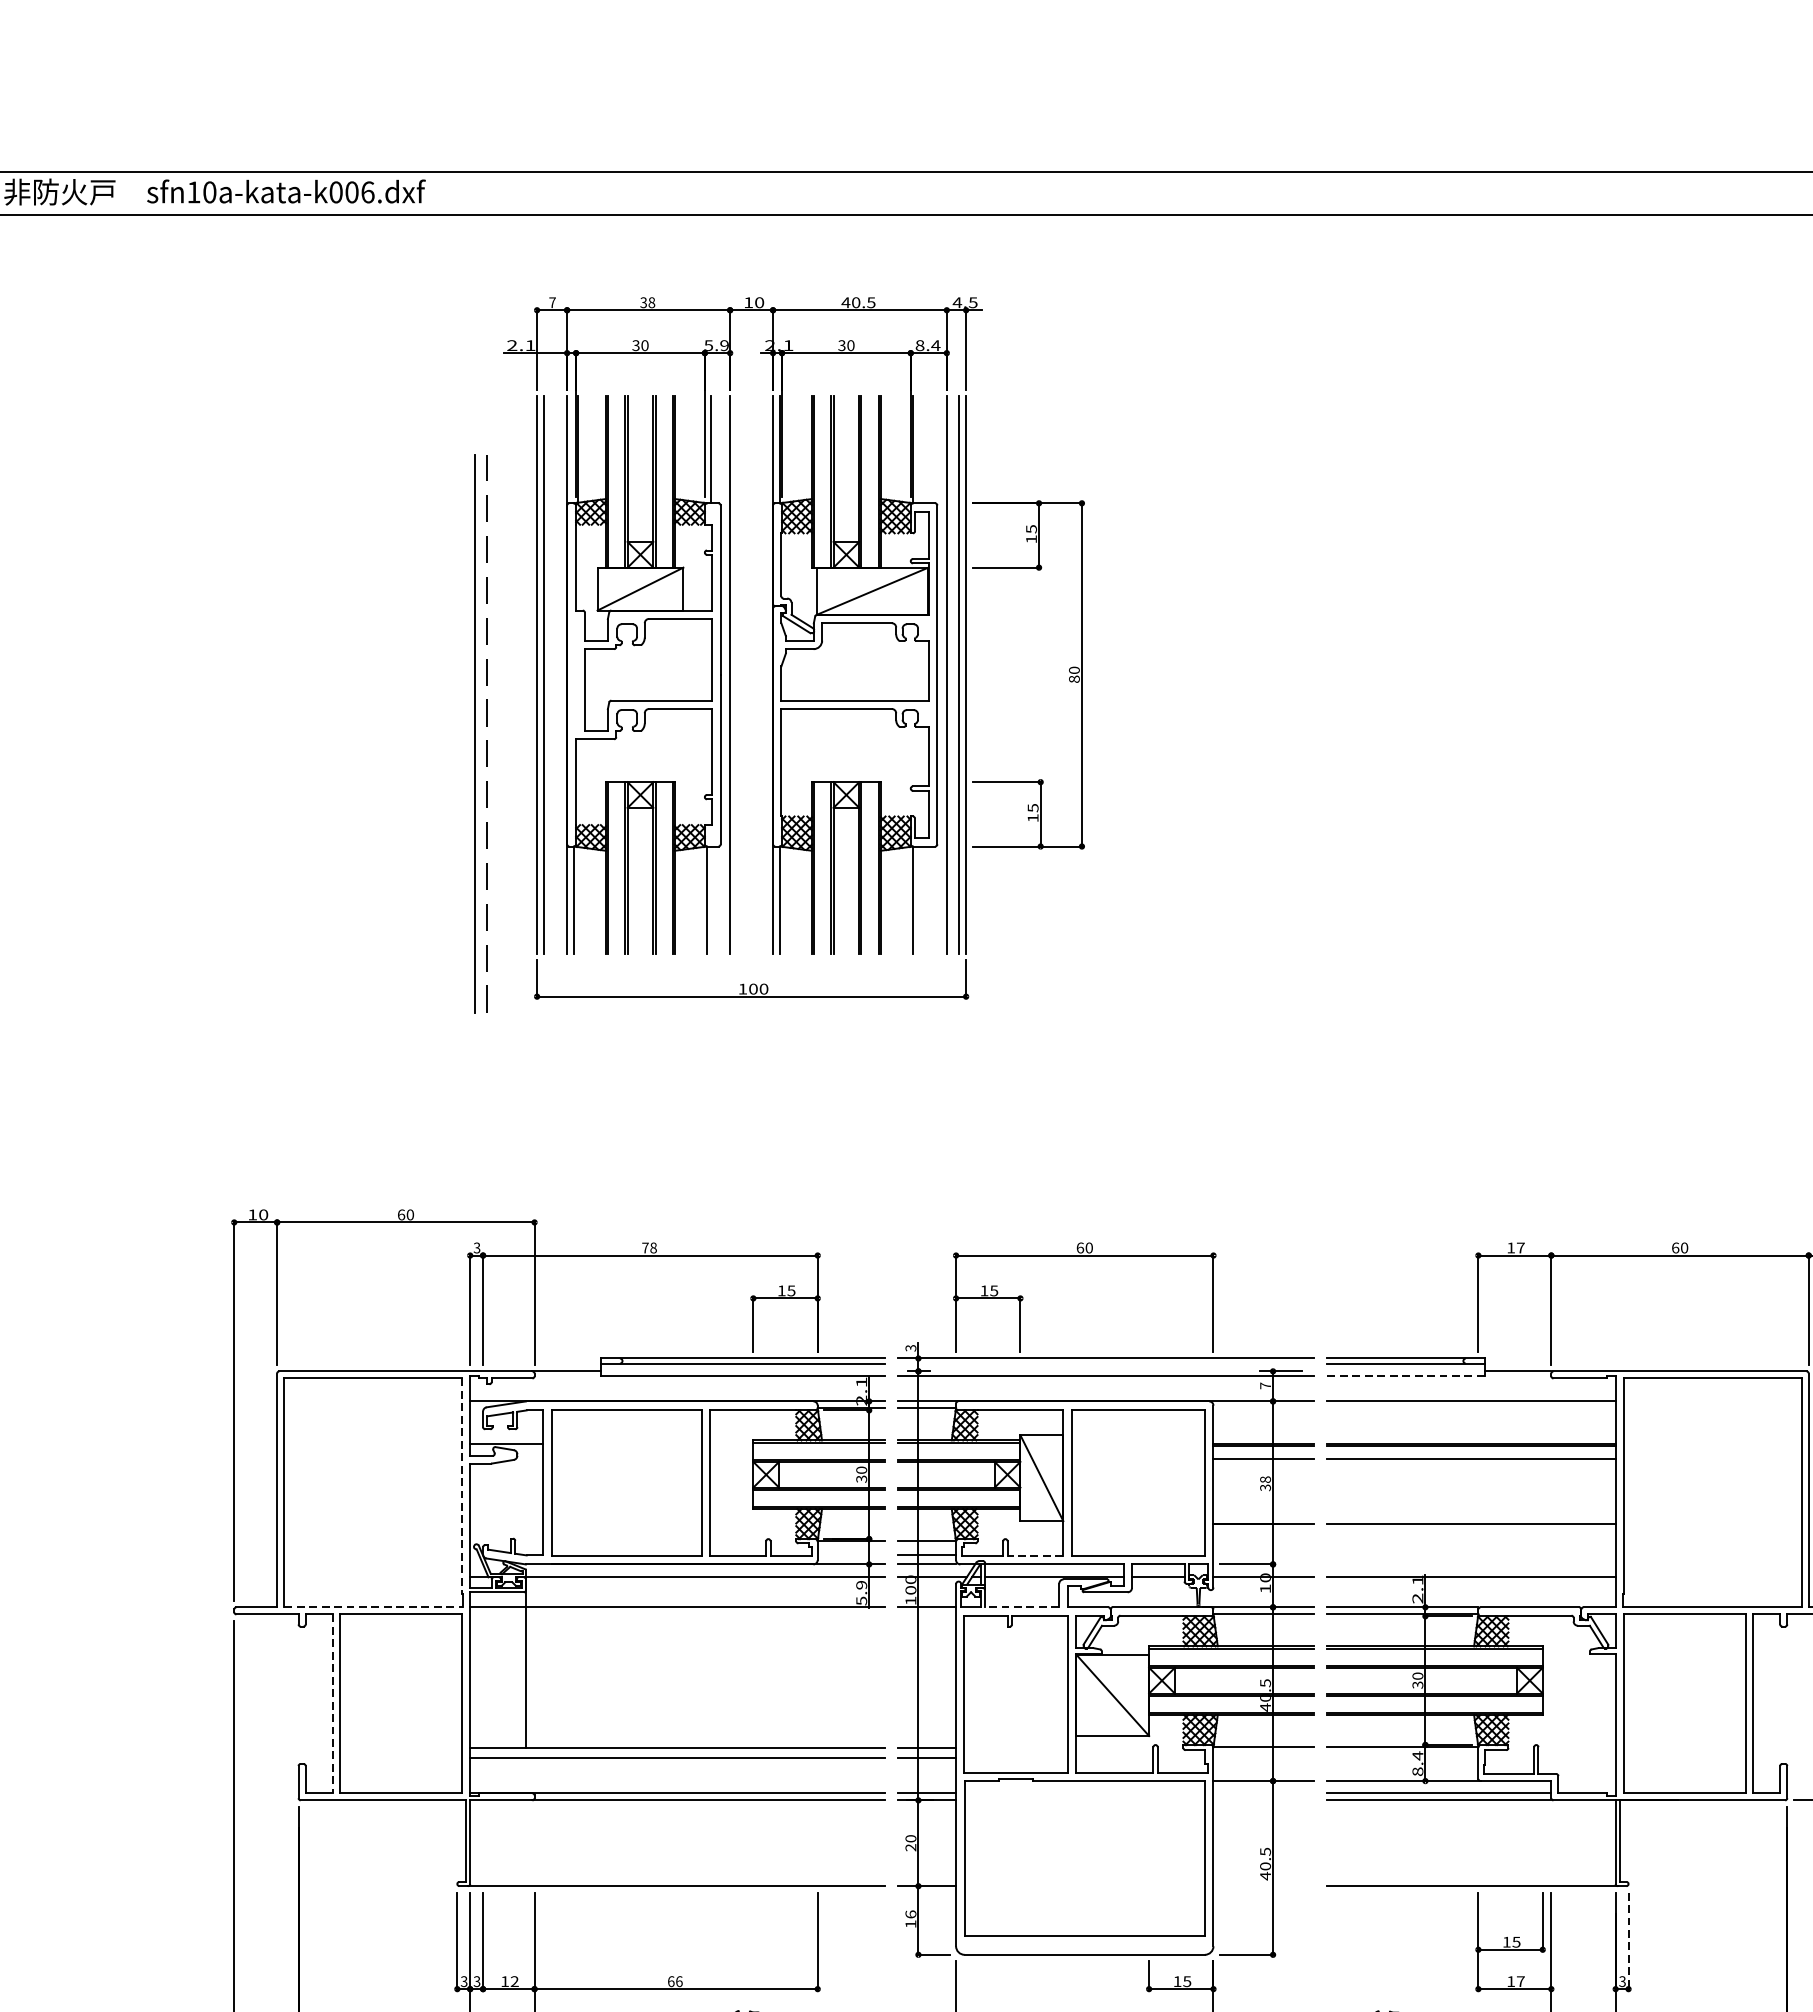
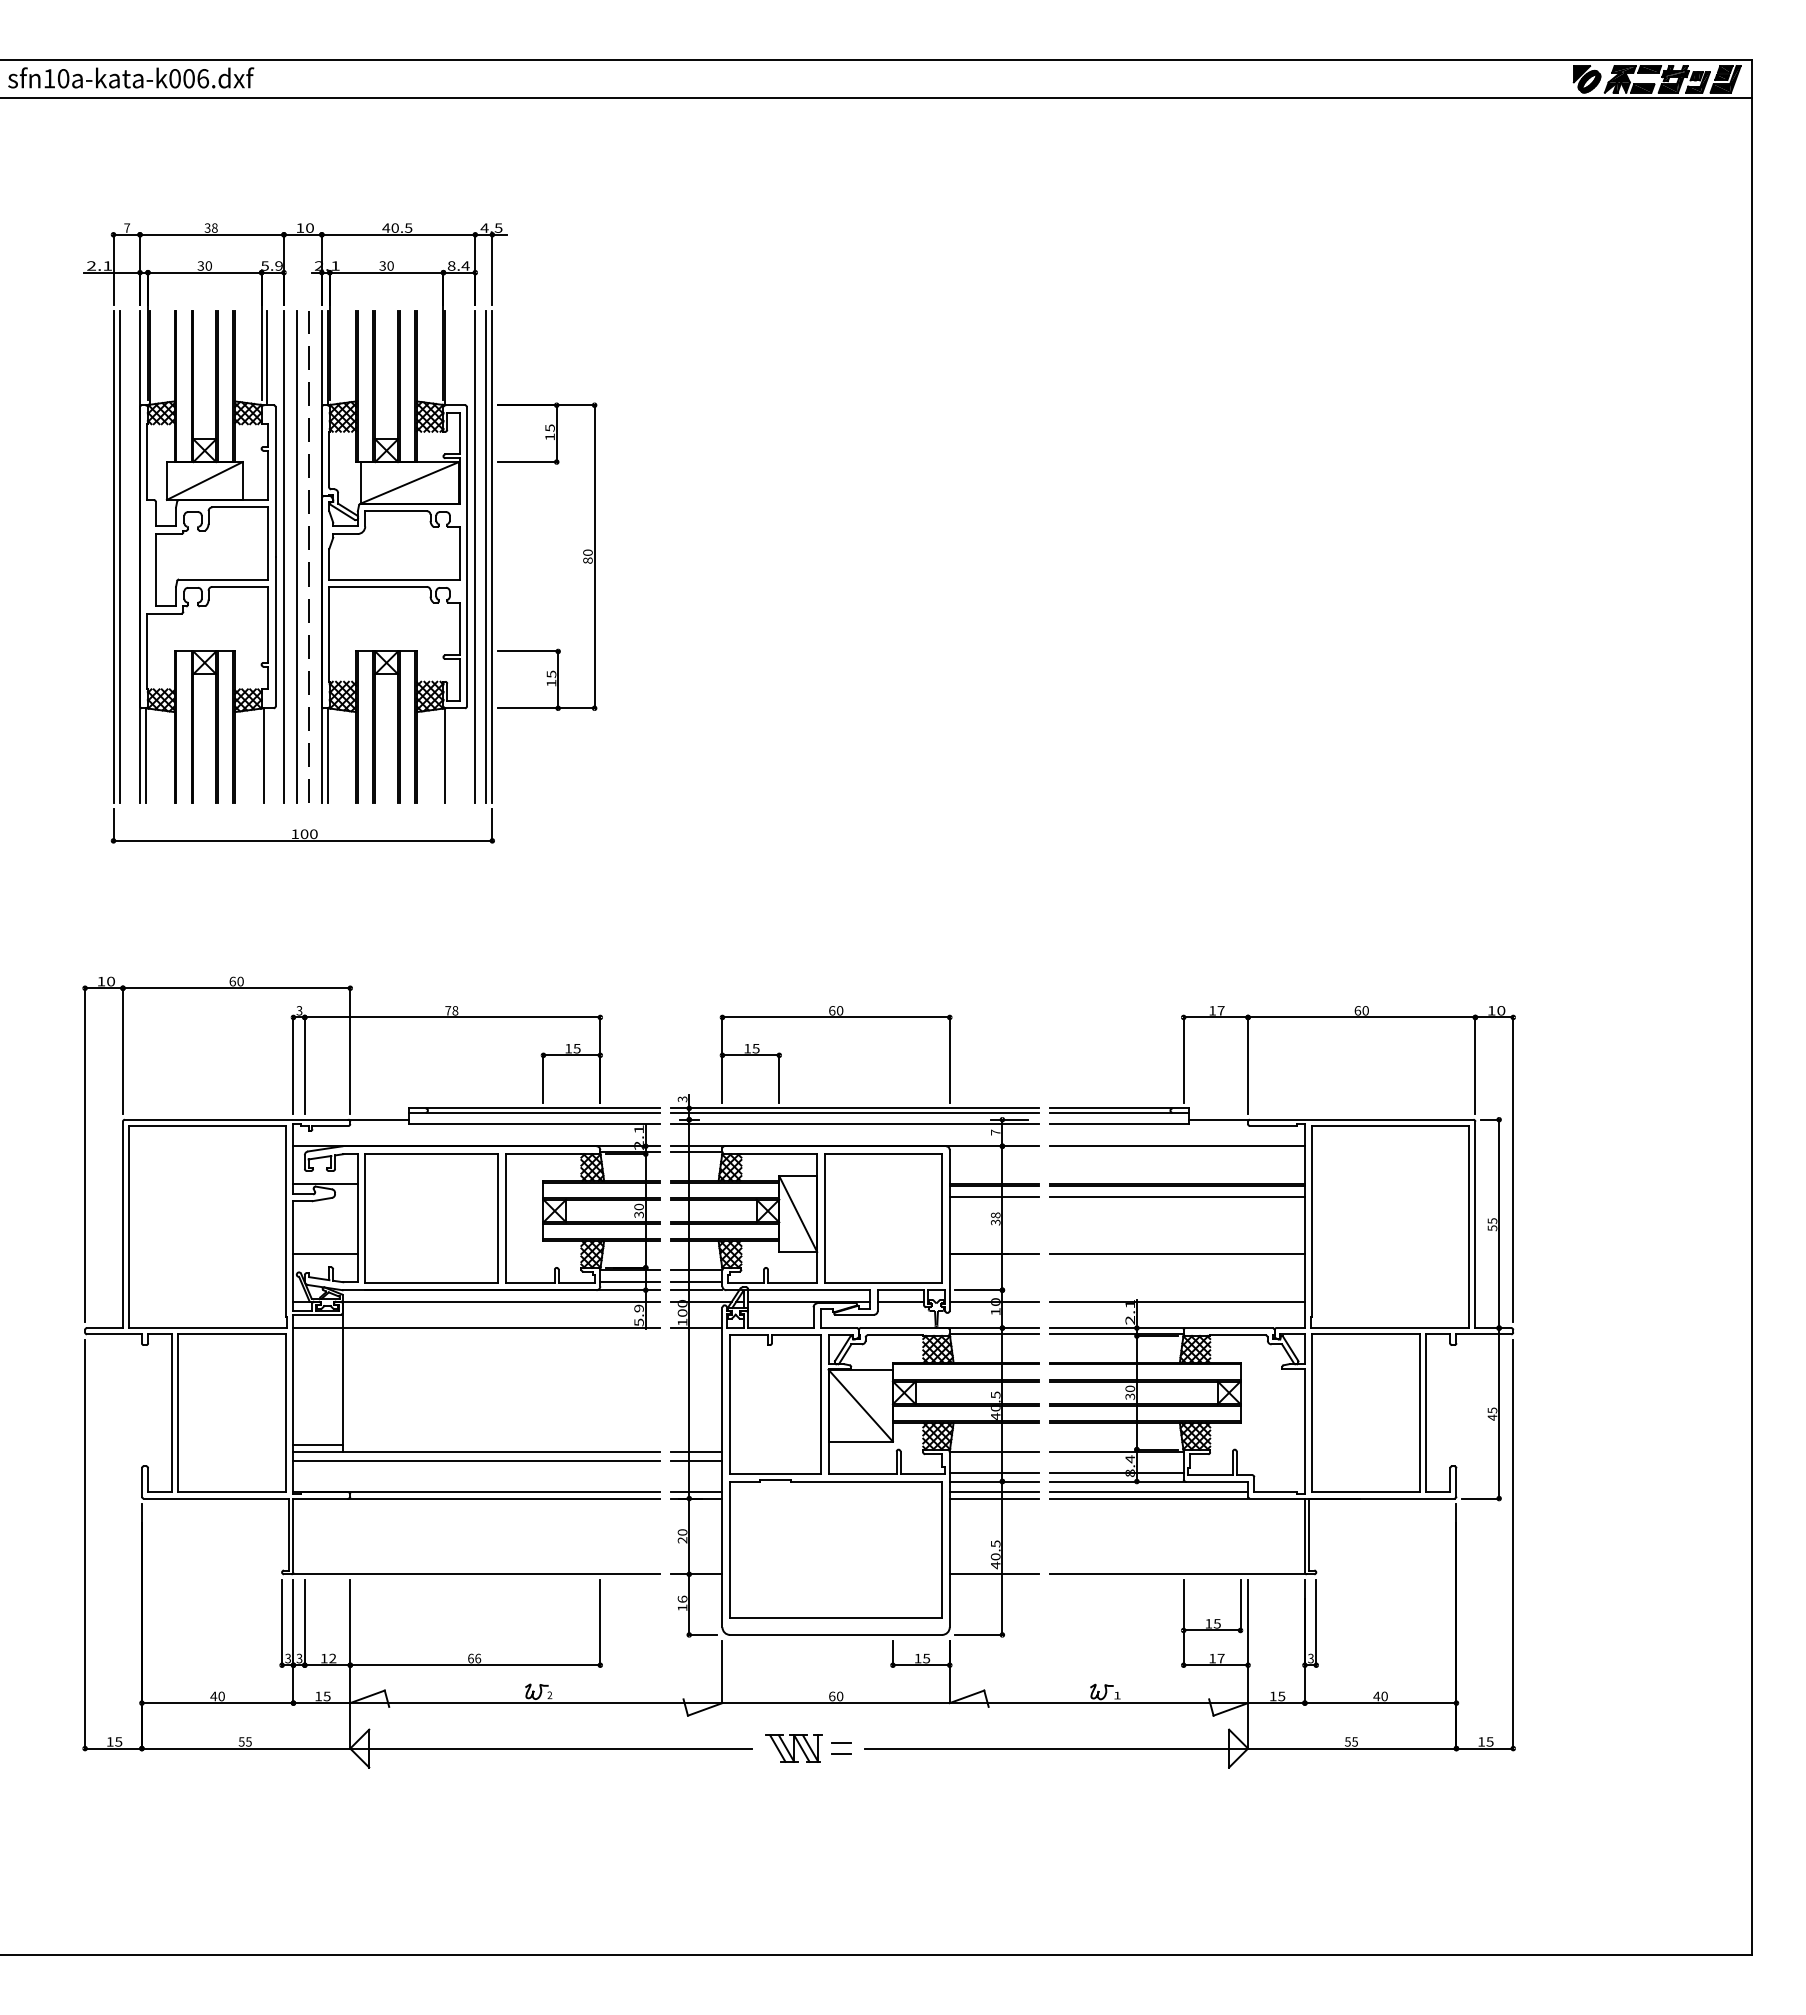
part: (794, 648) -> (340, 533), moved
line: (1105, 1363) -> (854, 1112), added
line: (1405, 1375) -> (1119, 1123), dashed -> solid
line: (461, 1486) -> (285, 1221), dashed -> solid
line: (506, 1523) -> (325, 1254), added
line: (850, 1554) -> (629, 1281), added
line: (1035, 1555) -> (792, 1282), dashed -> solid
line: (373, 1607) -> (208, 1328), dashed -> solid
line: (1021, 1607) -> (780, 1328), dashed -> solid
line: (333, 1704) -> (172, 1413), dashed -> solid
line: (497, 1739) -> (317, 1444), added
line: (1263, 1772) -> (993, 1473), added
line: (1402, 1772) -> (1116, 1473), added
line: (1263, 1792) -> (993, 1491), added
line: (1263, 1800) -> (993, 1498), added
line: (1263, 1886) -> (993, 1574), added
line: (1628, 1940) -> (1316, 1622), dashed -> solid

